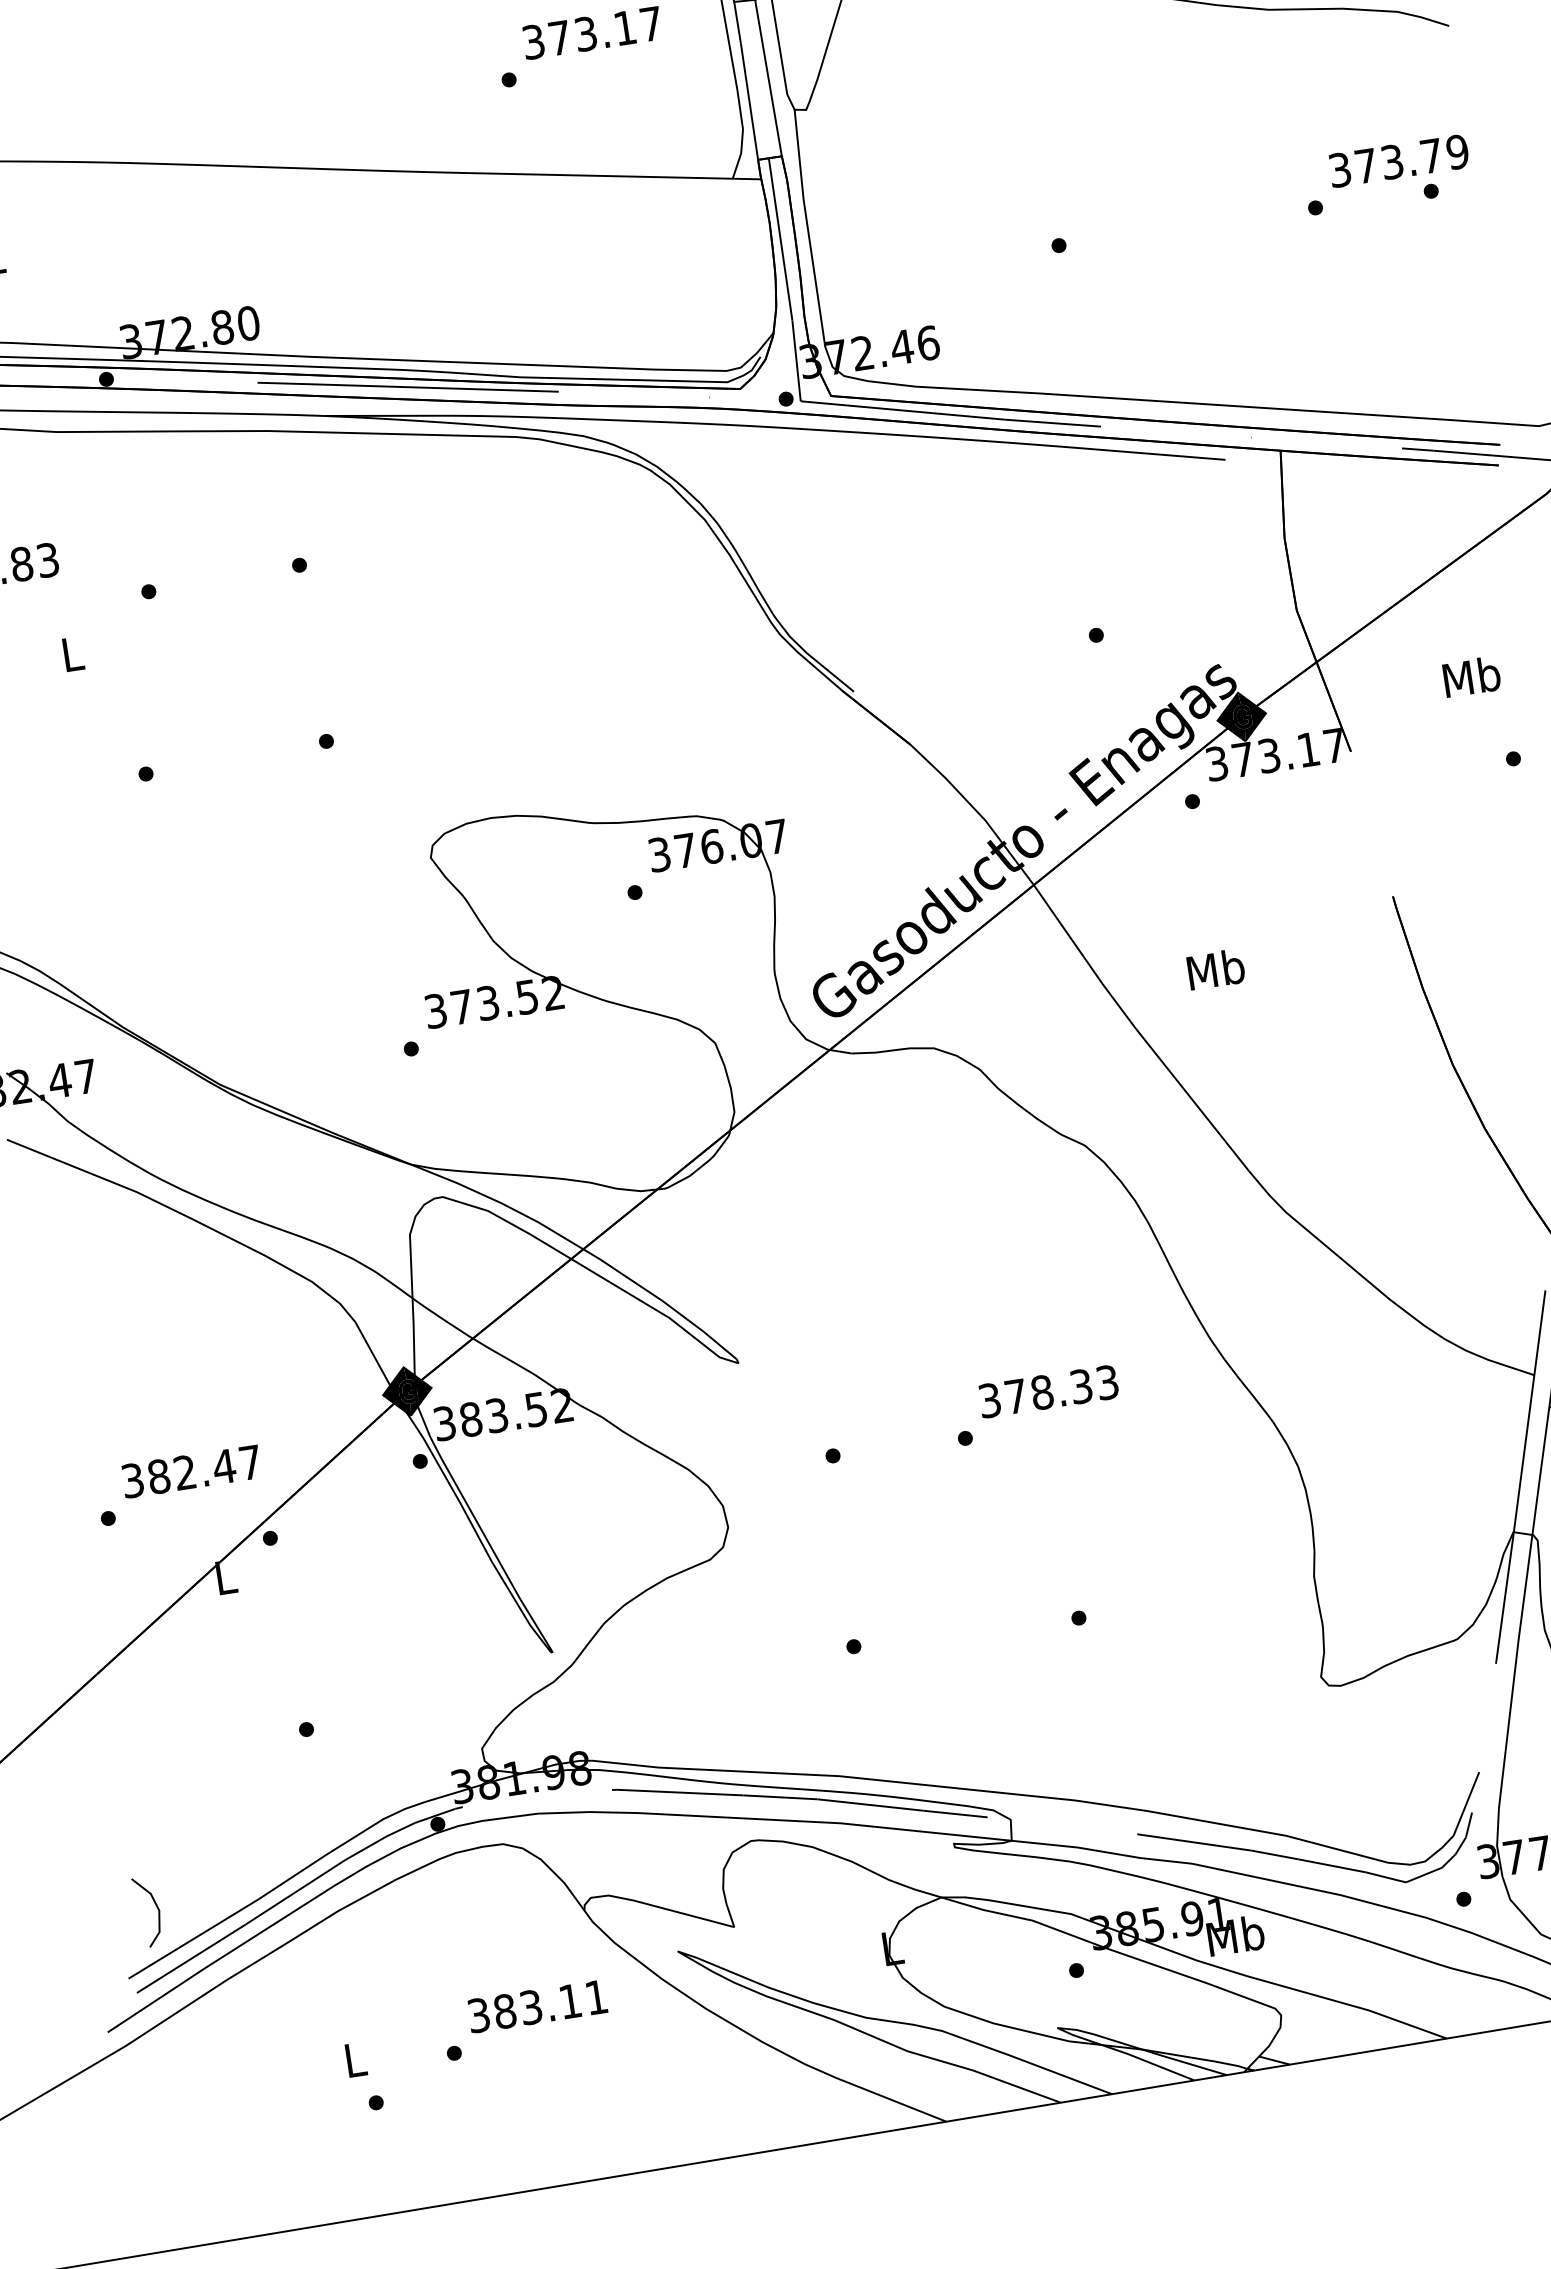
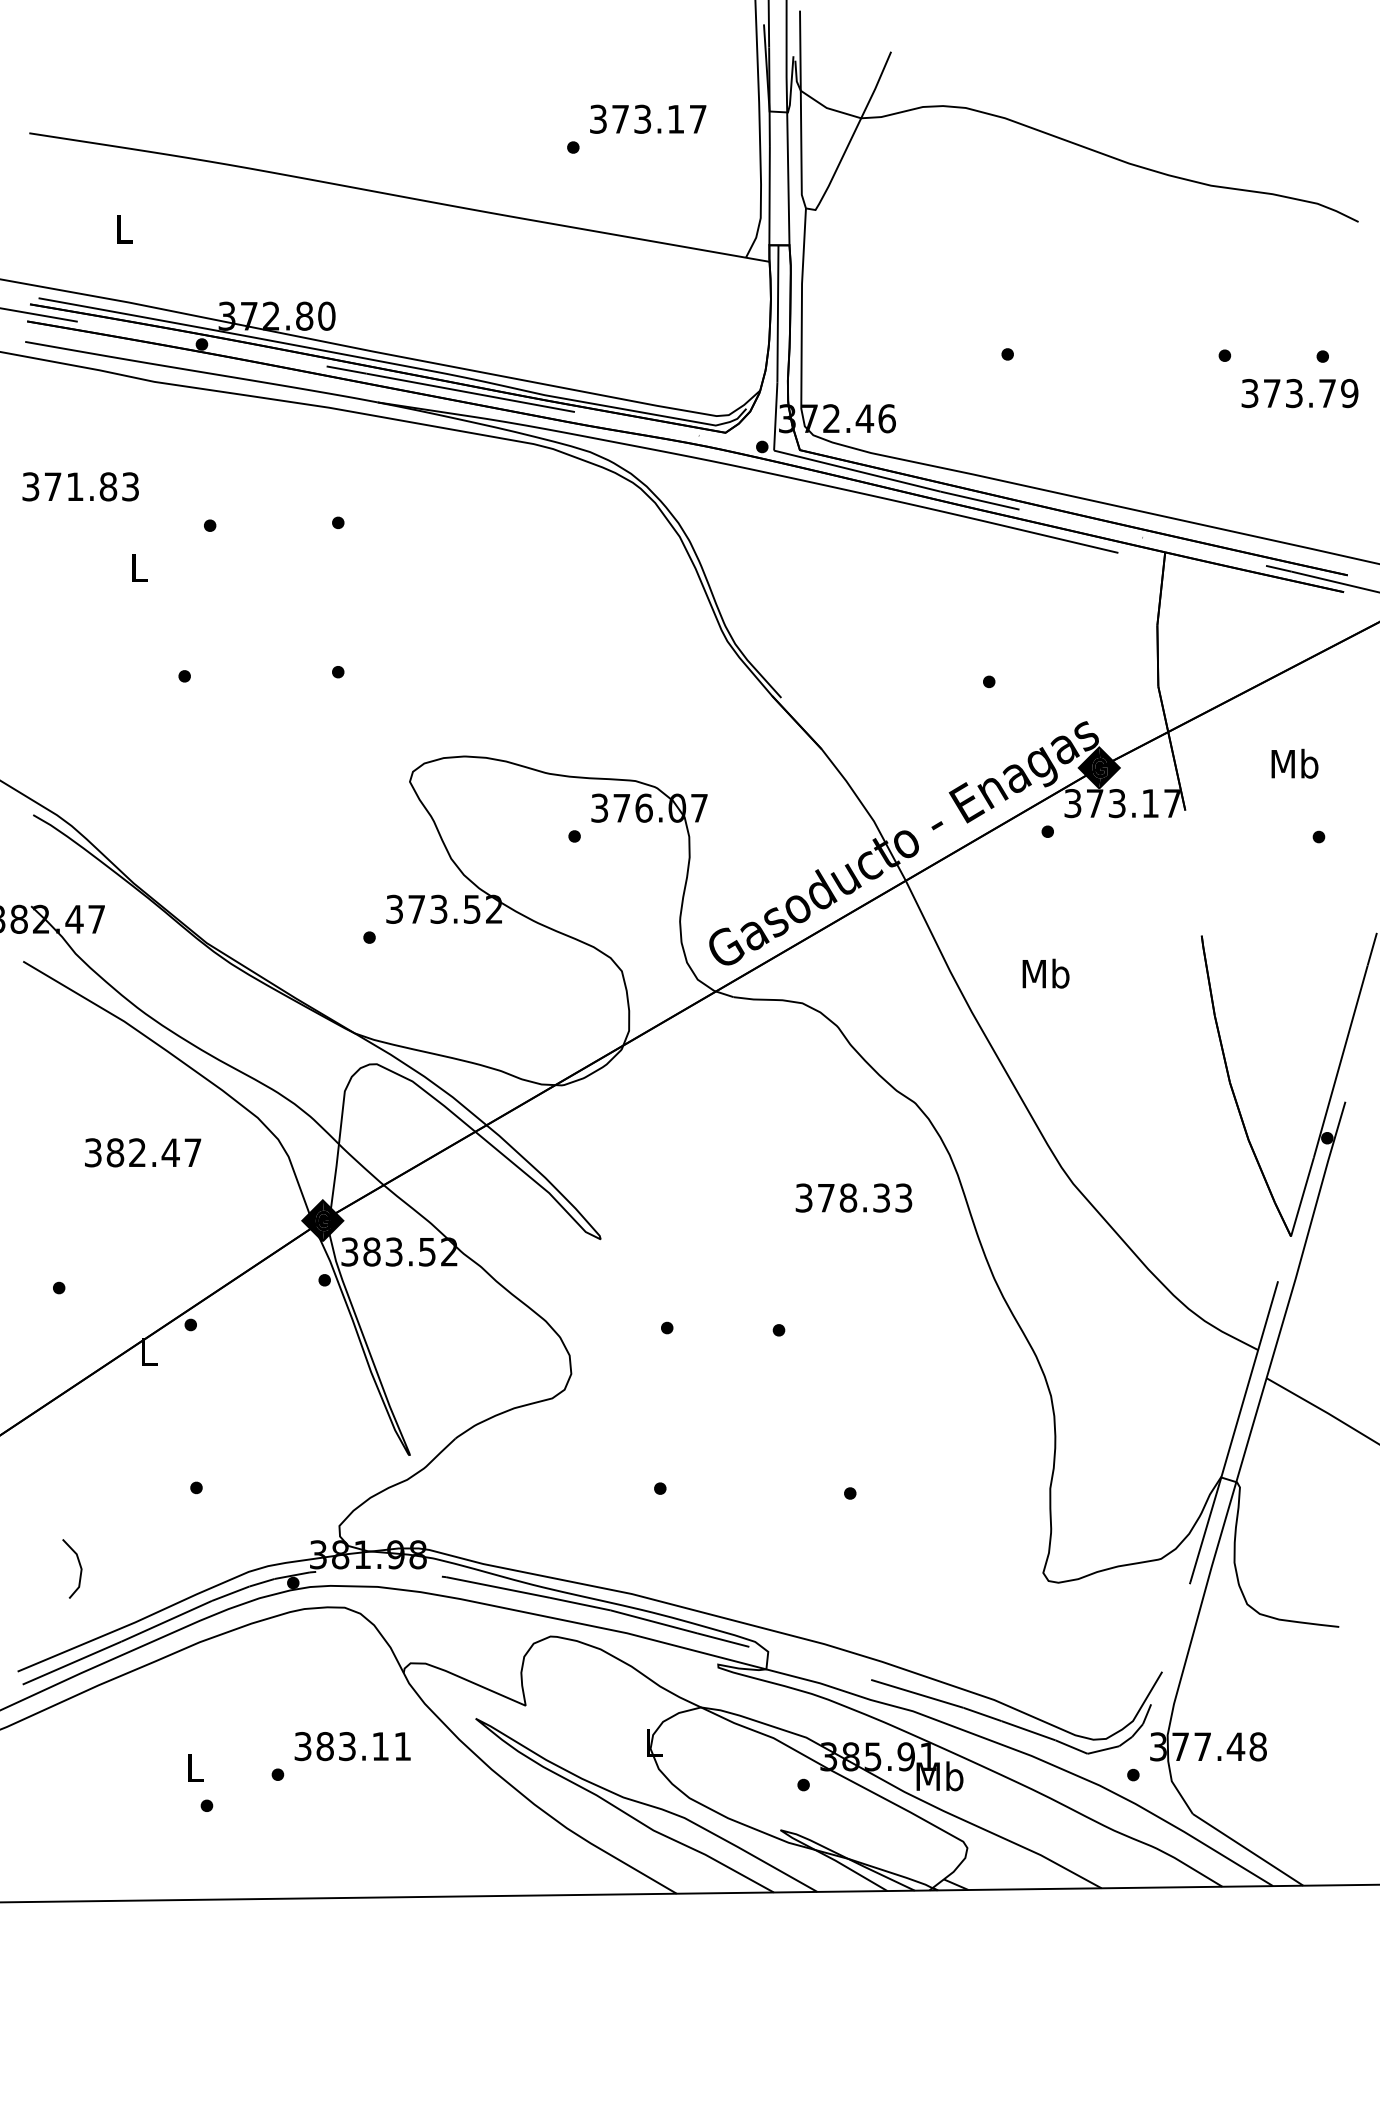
text: (1398, 161) -> (1299, 393), moved
text: (1048, 1390) -> (853, 1197), moved
text: (192, 1471) -> (143, 1152), moved
line: (156, 1907) -> (79, 1566), moved

